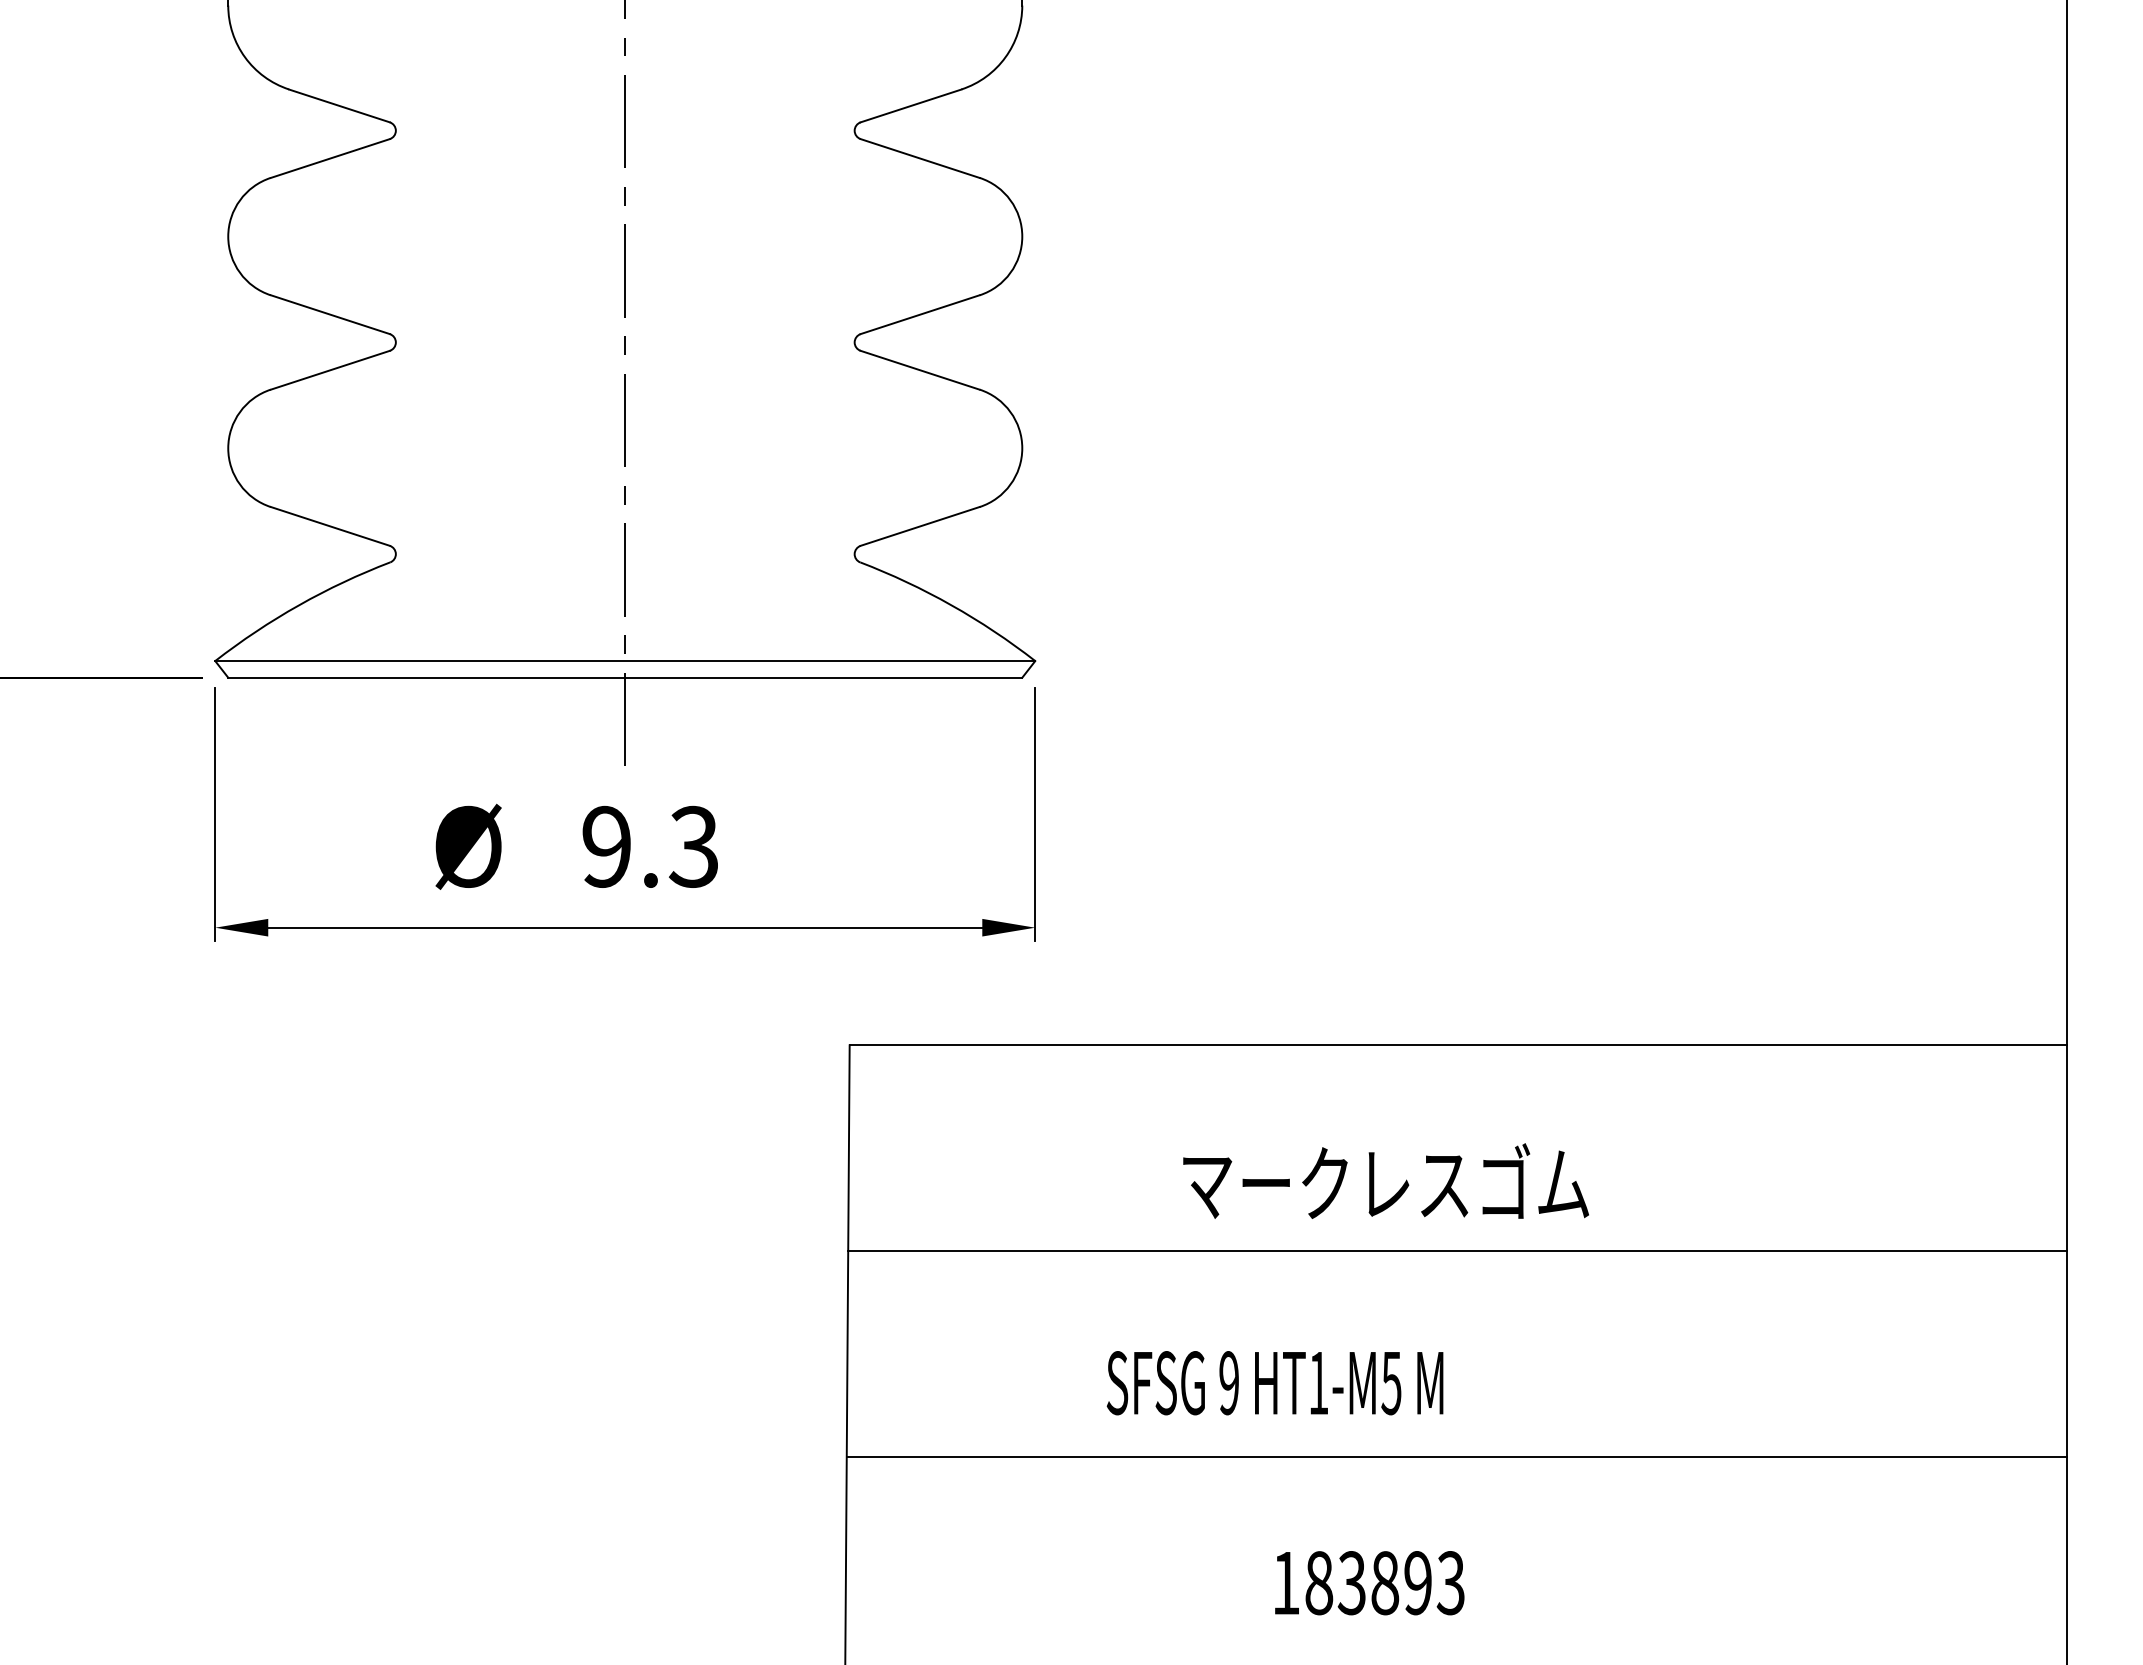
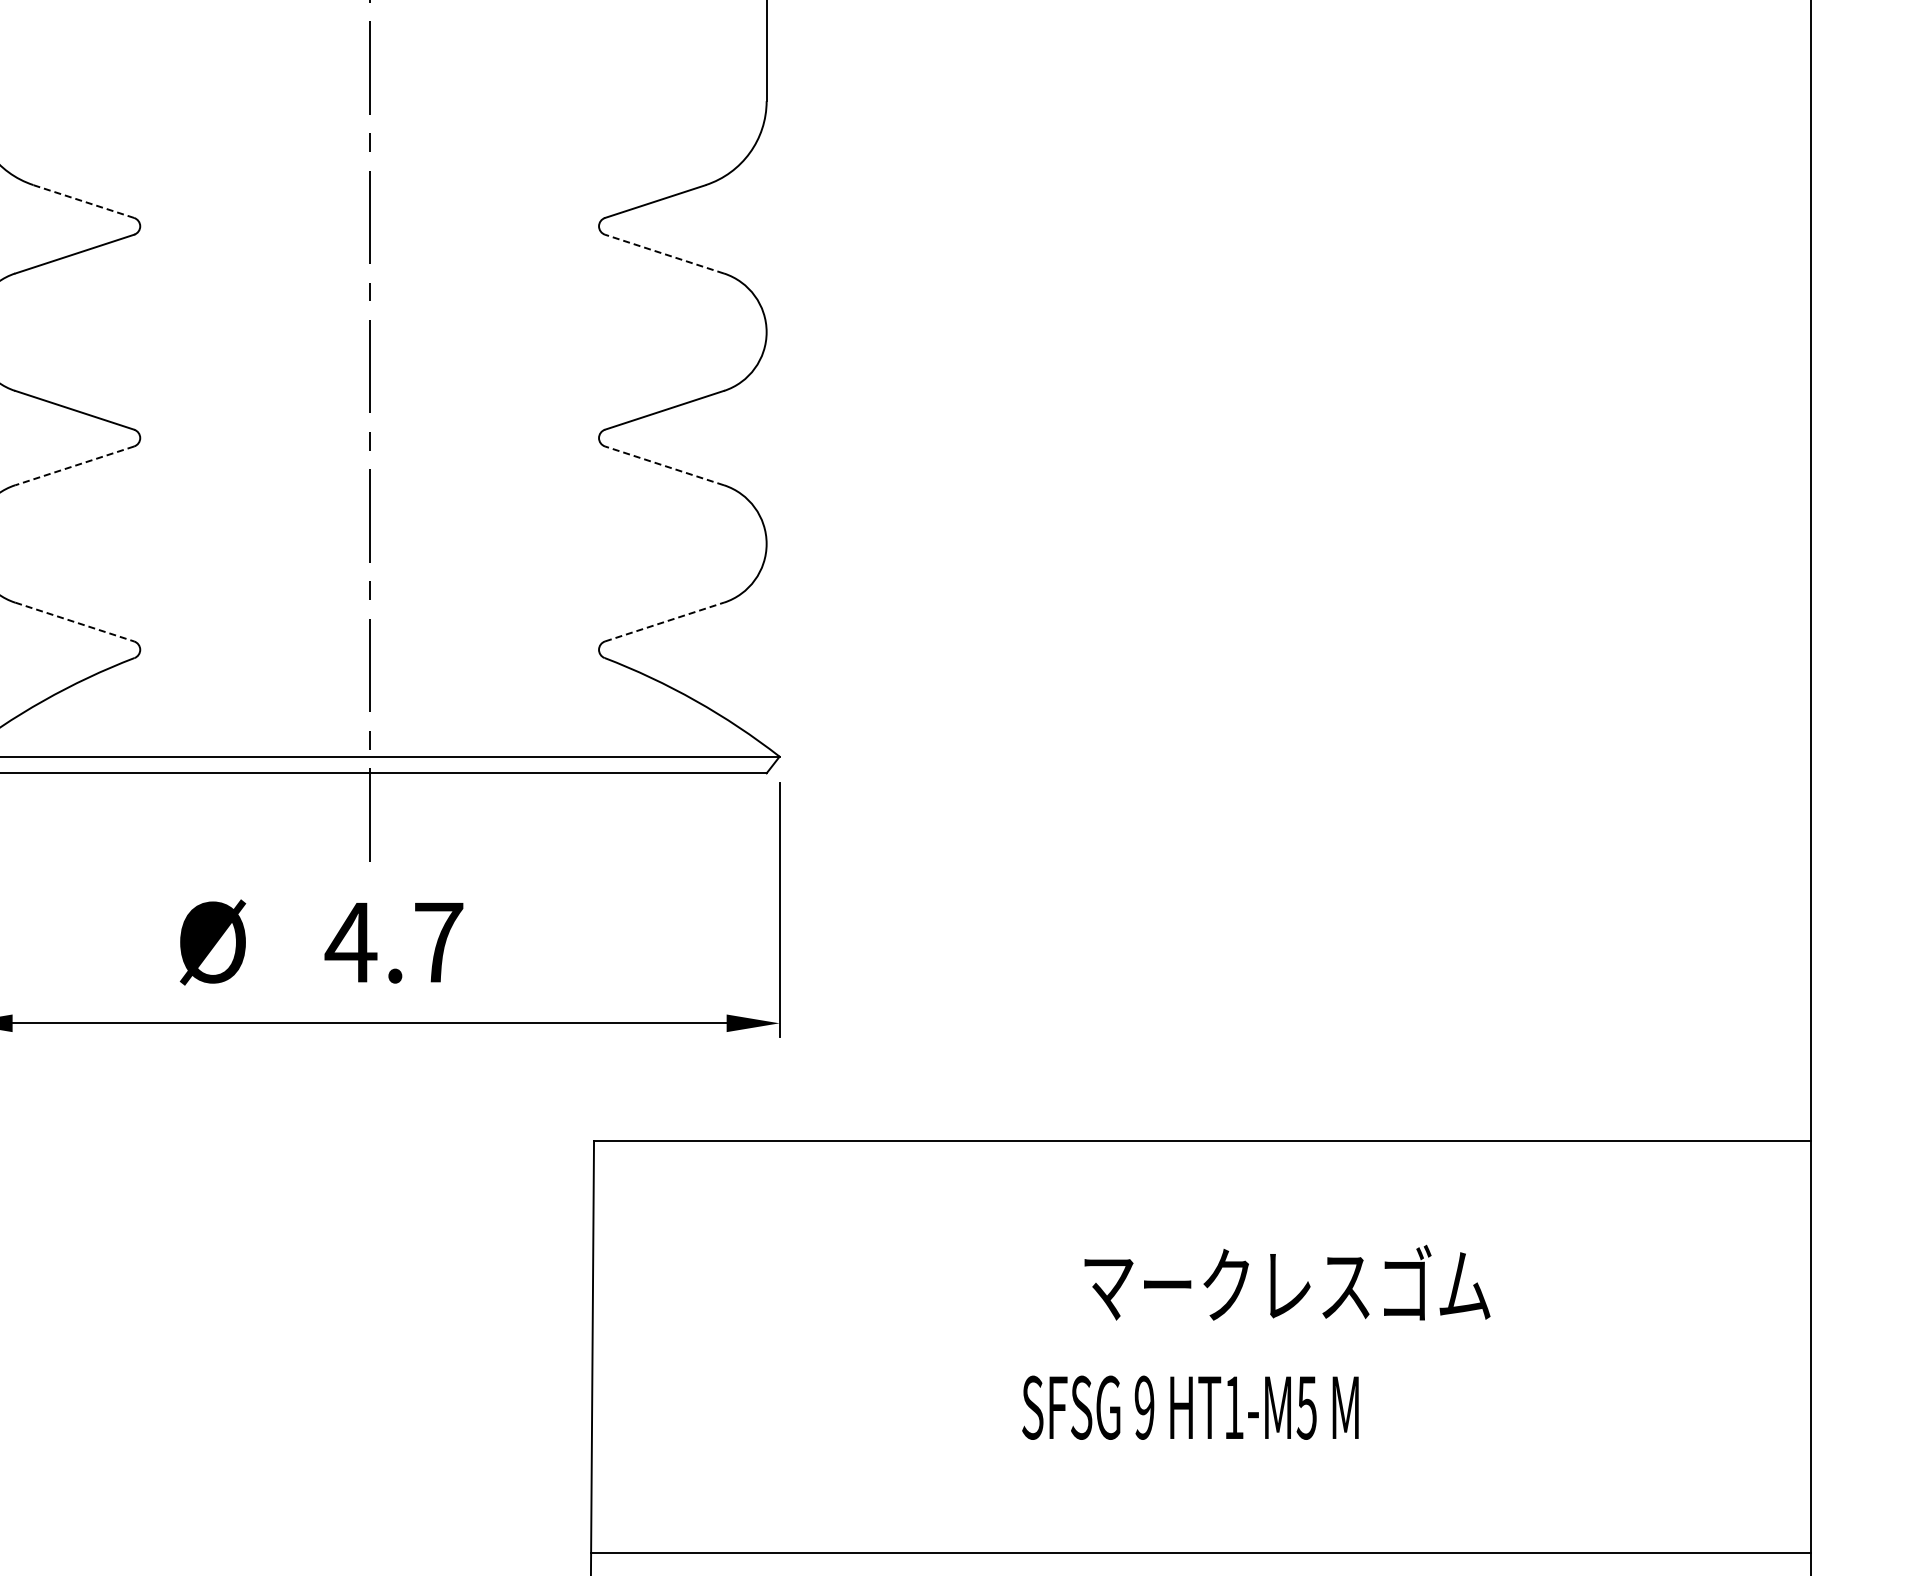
line: (339, 105) -> (83, 201), solid -> dashed
line: (920, 158) -> (664, 254), solid -> dashed
line: (330, 370) -> (74, 466), solid -> dashed
line: (920, 370) -> (664, 466), solid -> dashed
line: (330, 526) -> (74, 622), solid -> dashed
line: (920, 526) -> (664, 622), solid -> dashed
text: (649, 846) -> (393, 942), 9.3 -> 4.7
text: (1385, 1180) -> (1286, 1282), moved
line: (1457, 1251) -> (1201, 1347), removed
text: (1274, 1383) -> (1189, 1408), moved

